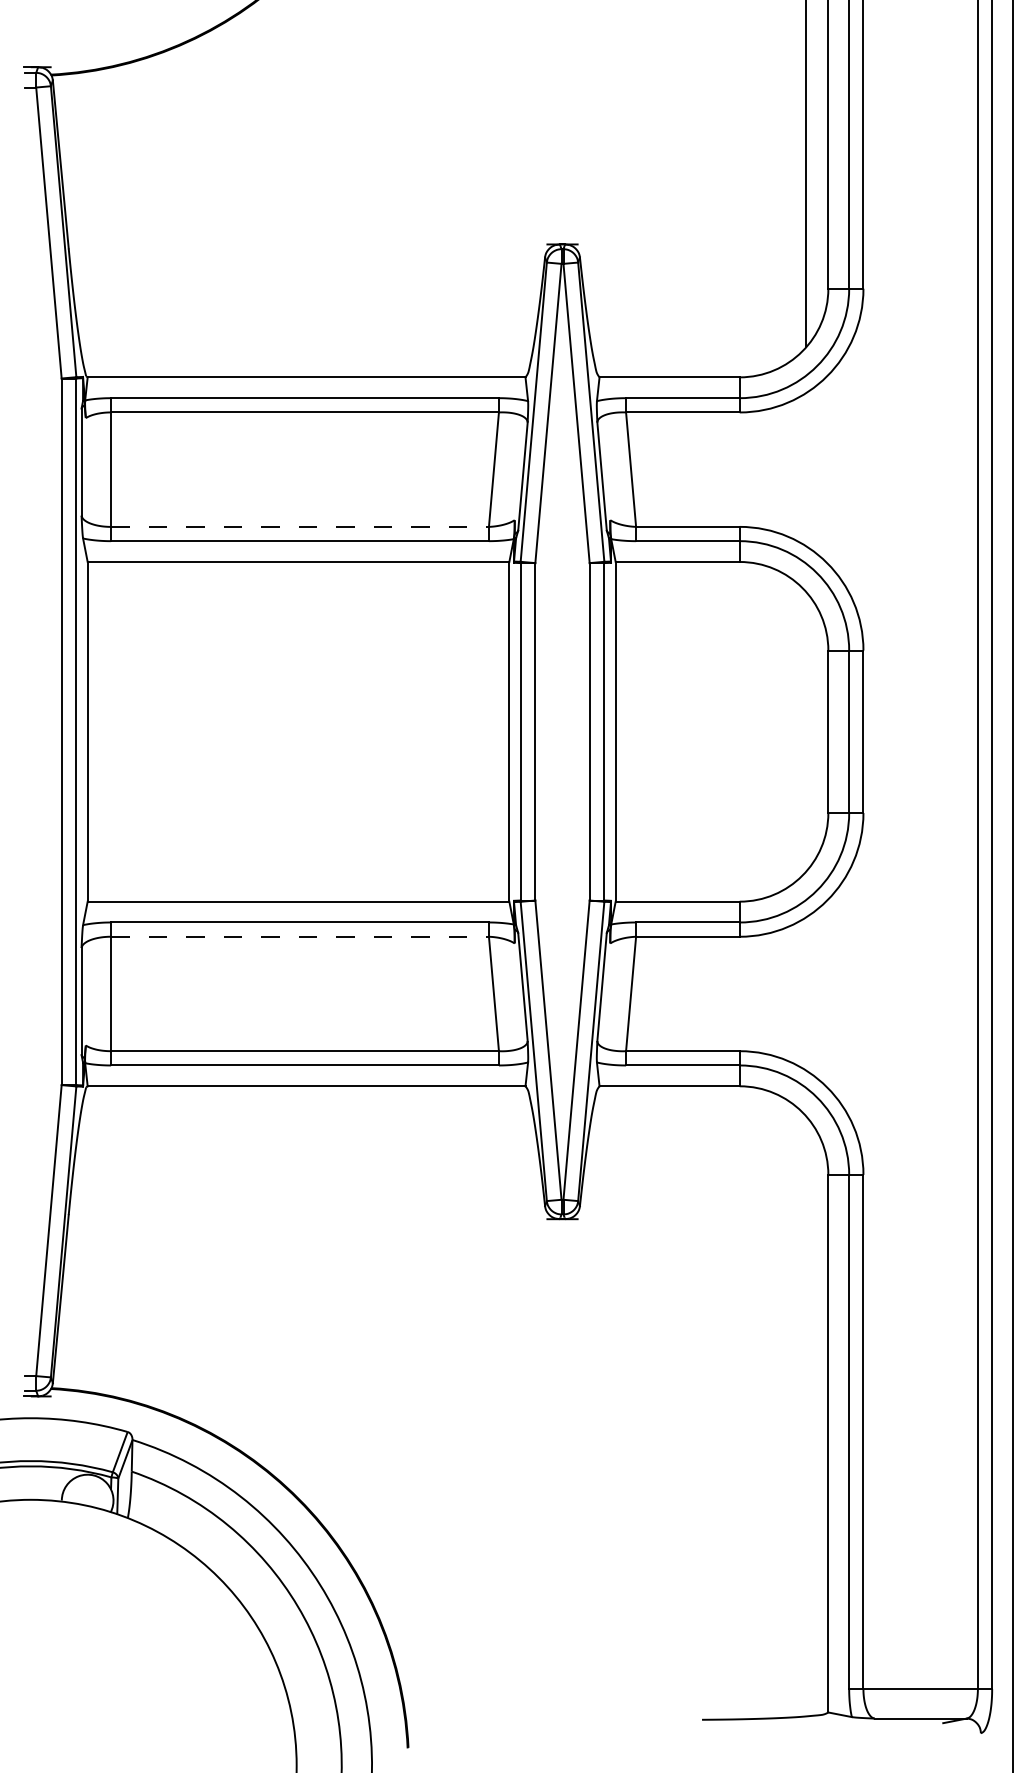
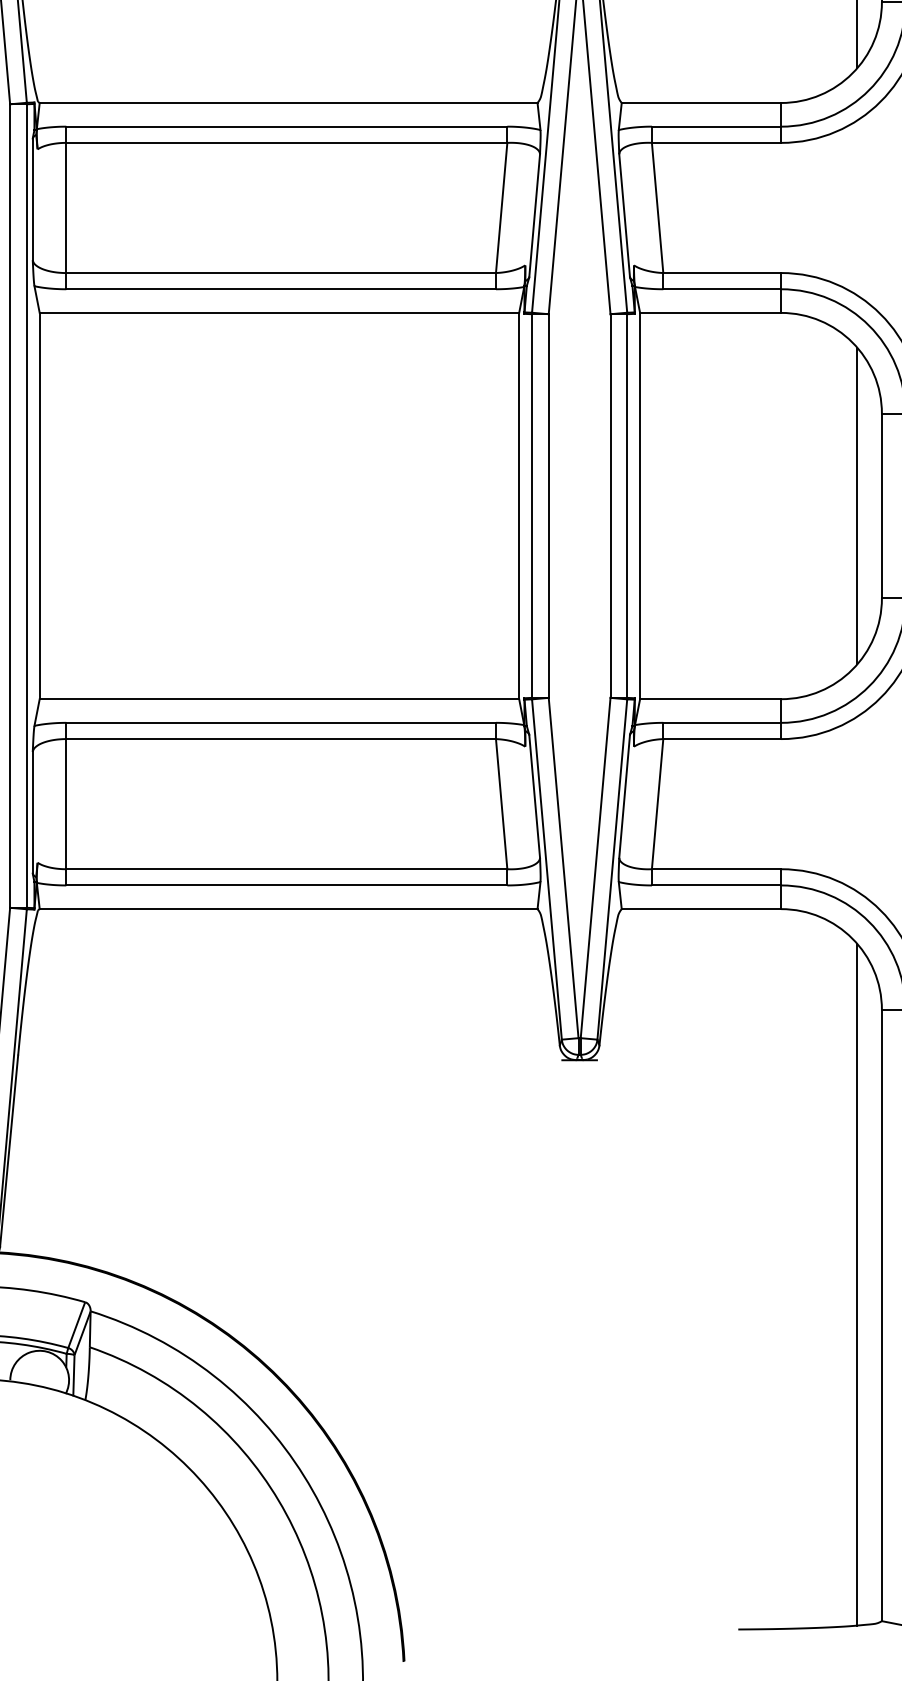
line: (300, 526) -> (281, 272), dashed -> solid
line: (806, 731) -> (857, 505), added
line: (300, 936) -> (281, 738), dashed -> solid
line: (806, 1416) -> (857, 1284), added

